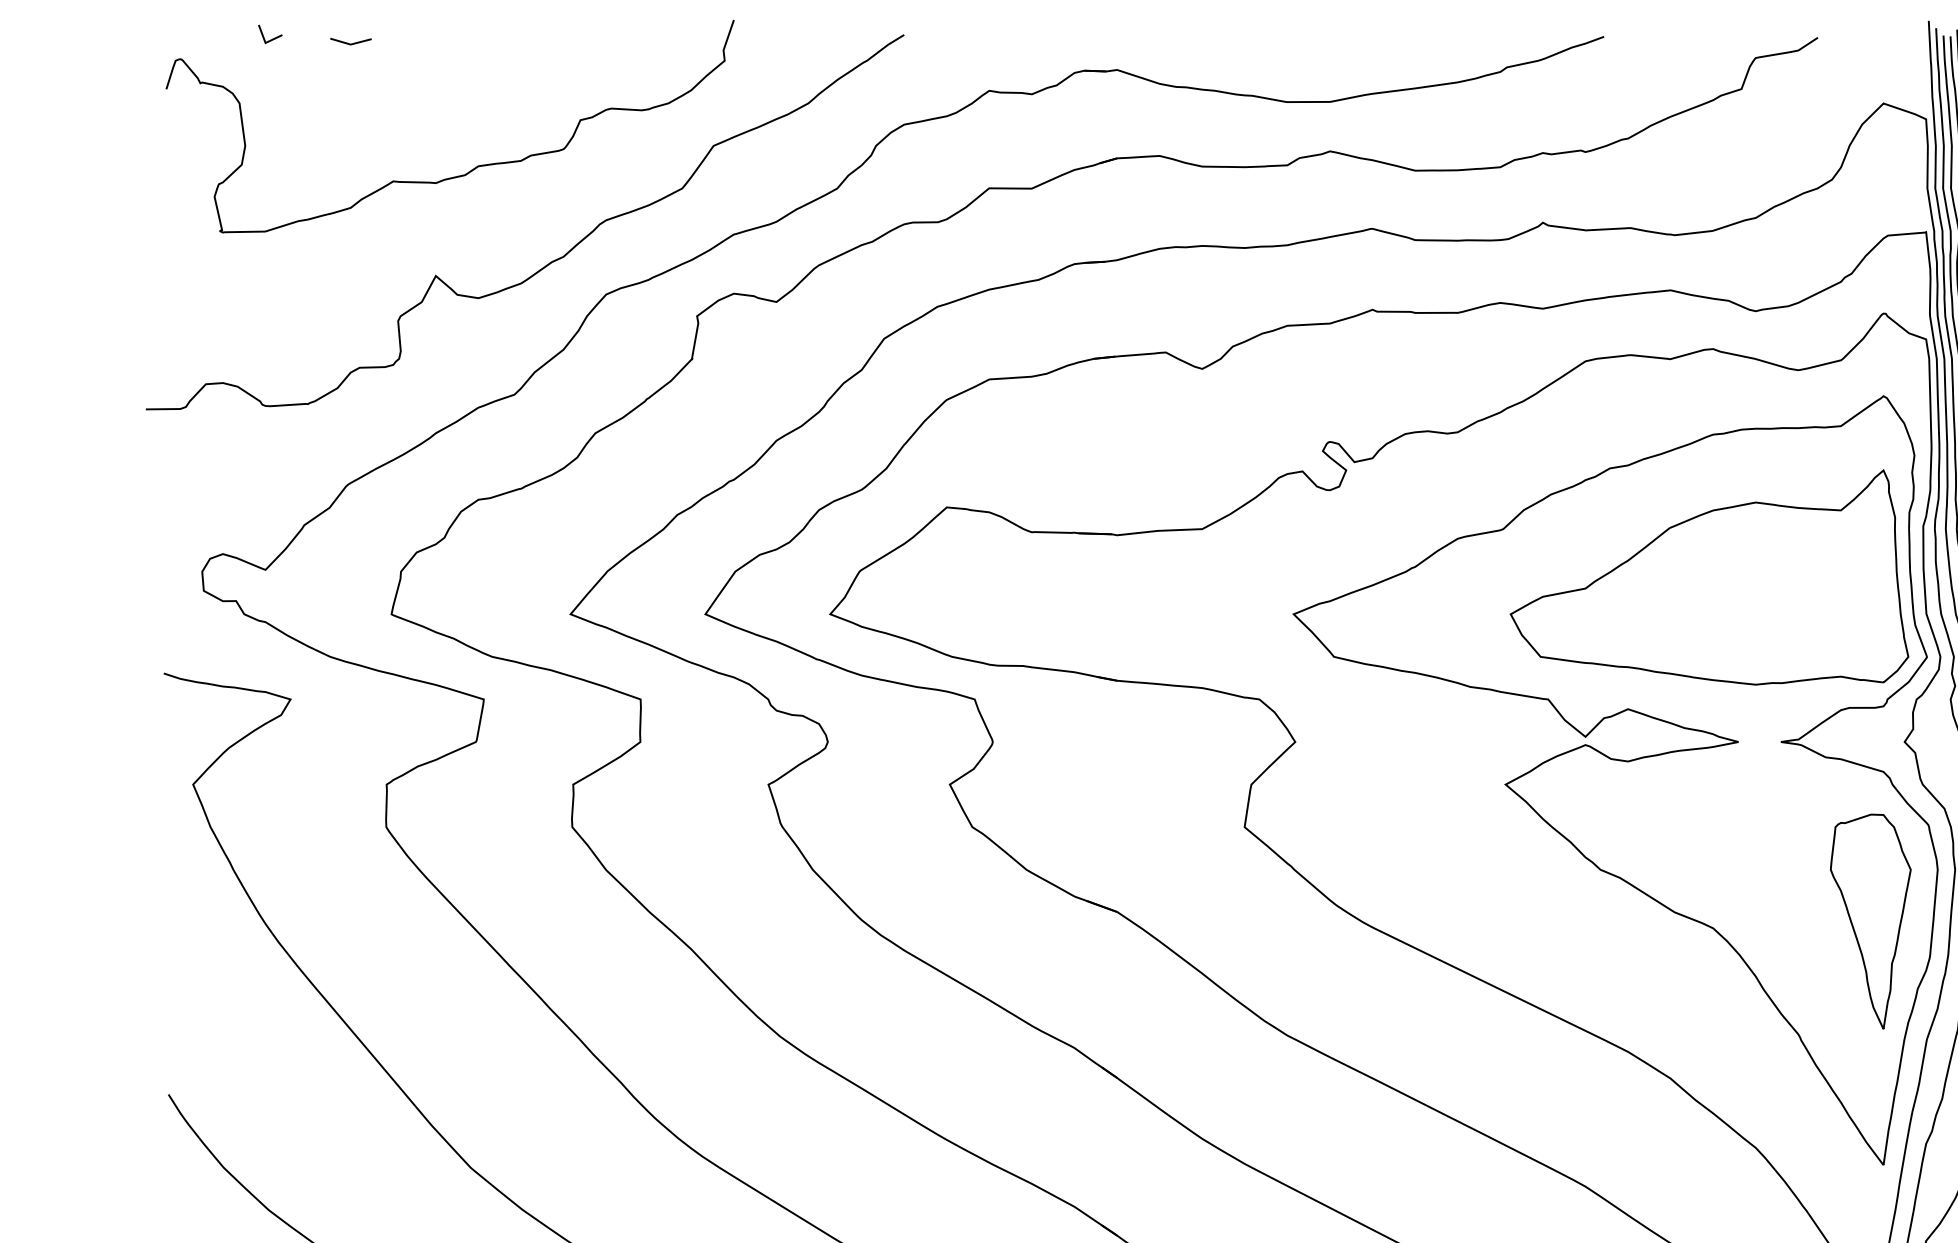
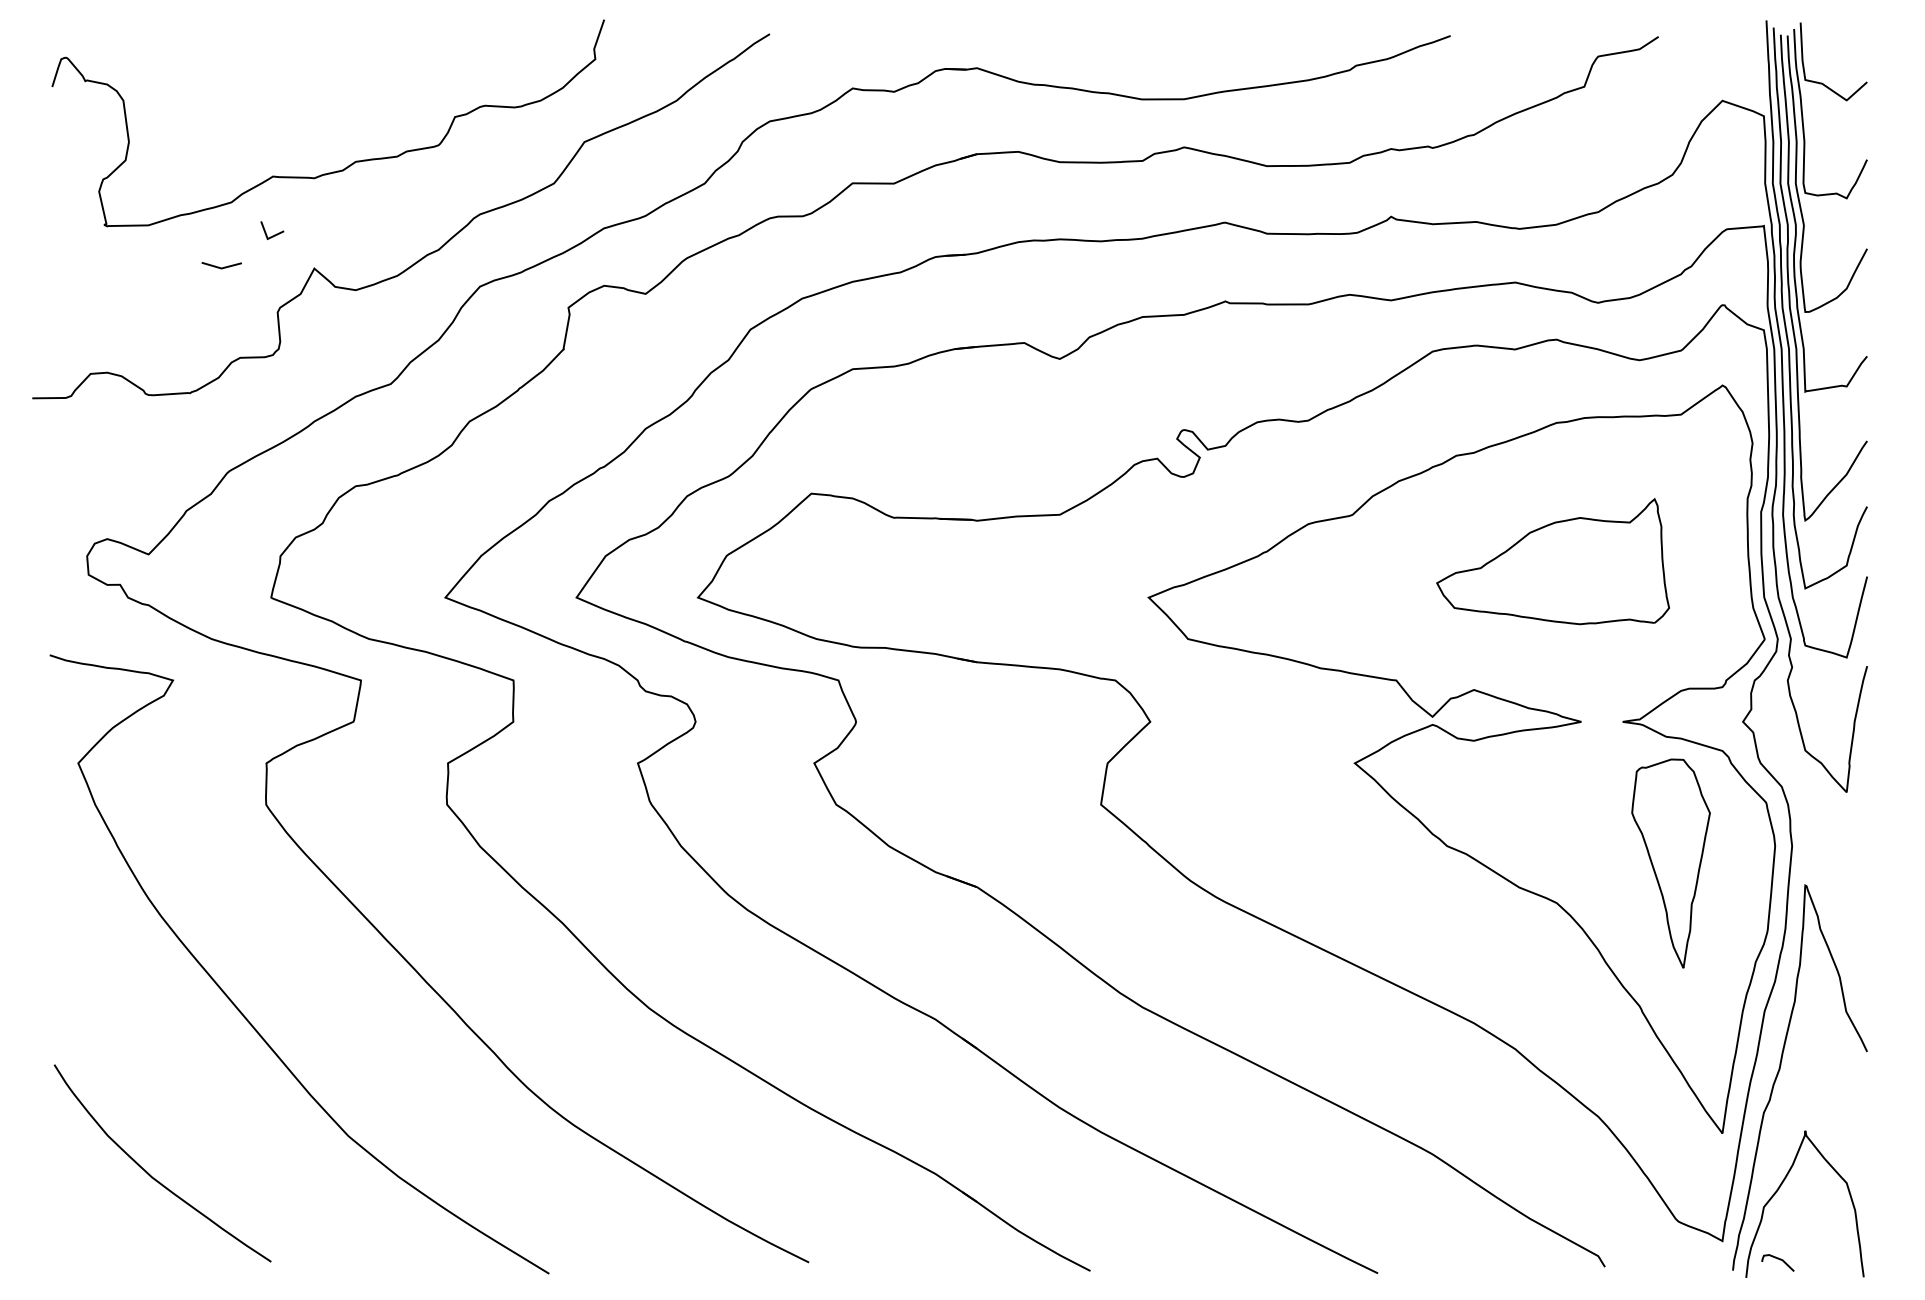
line: (272, 38) -> (274, 234), moved
line: (350, 43) -> (221, 267), moved
part: (1708, 577) -> (1552, 561), size x0.6
part: (1870, 921) -> (1670, 863), moved

